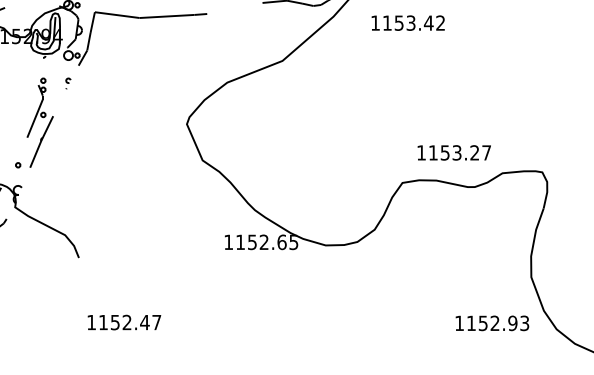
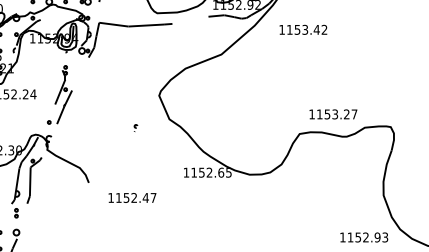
part: (67, 82) -> (135, 127), moved
part: (124, 321) -> (132, 197), moved
part: (492, 323) -> (364, 237), moved

